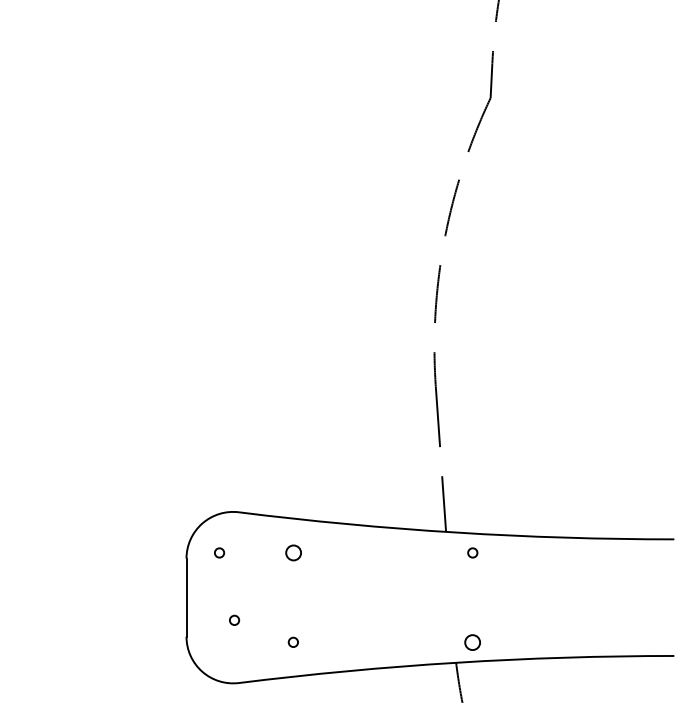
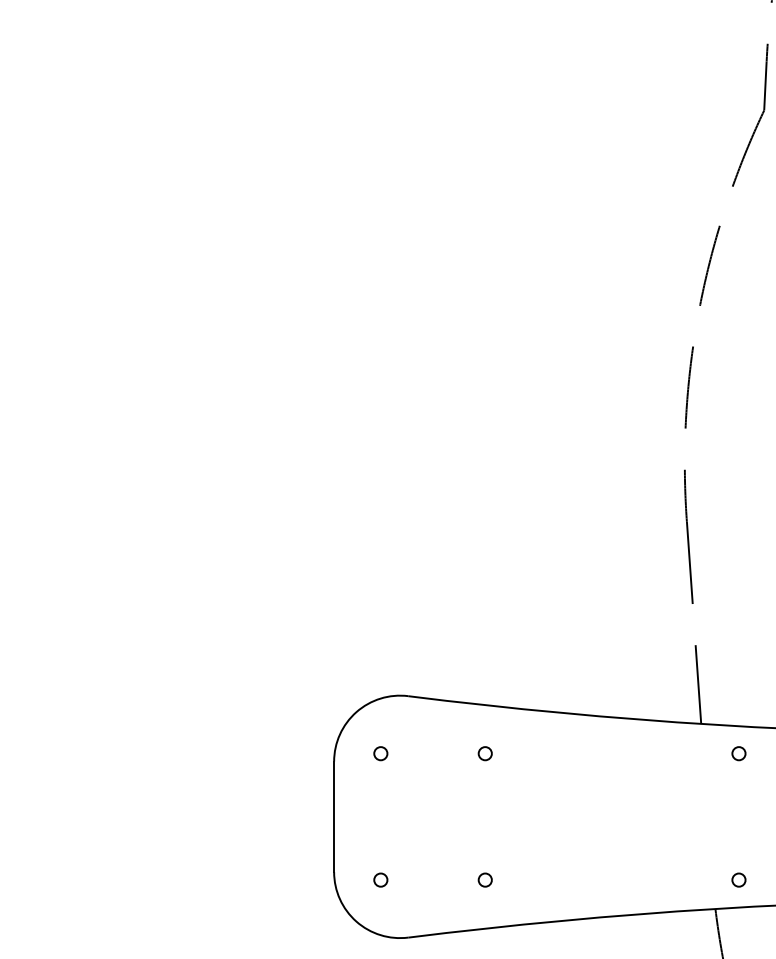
circle: (292, 552) -> (484, 753), size x0.62
circle: (234, 619) -> (380, 878), moved
circle: (472, 641) -> (738, 878), size x0.62

